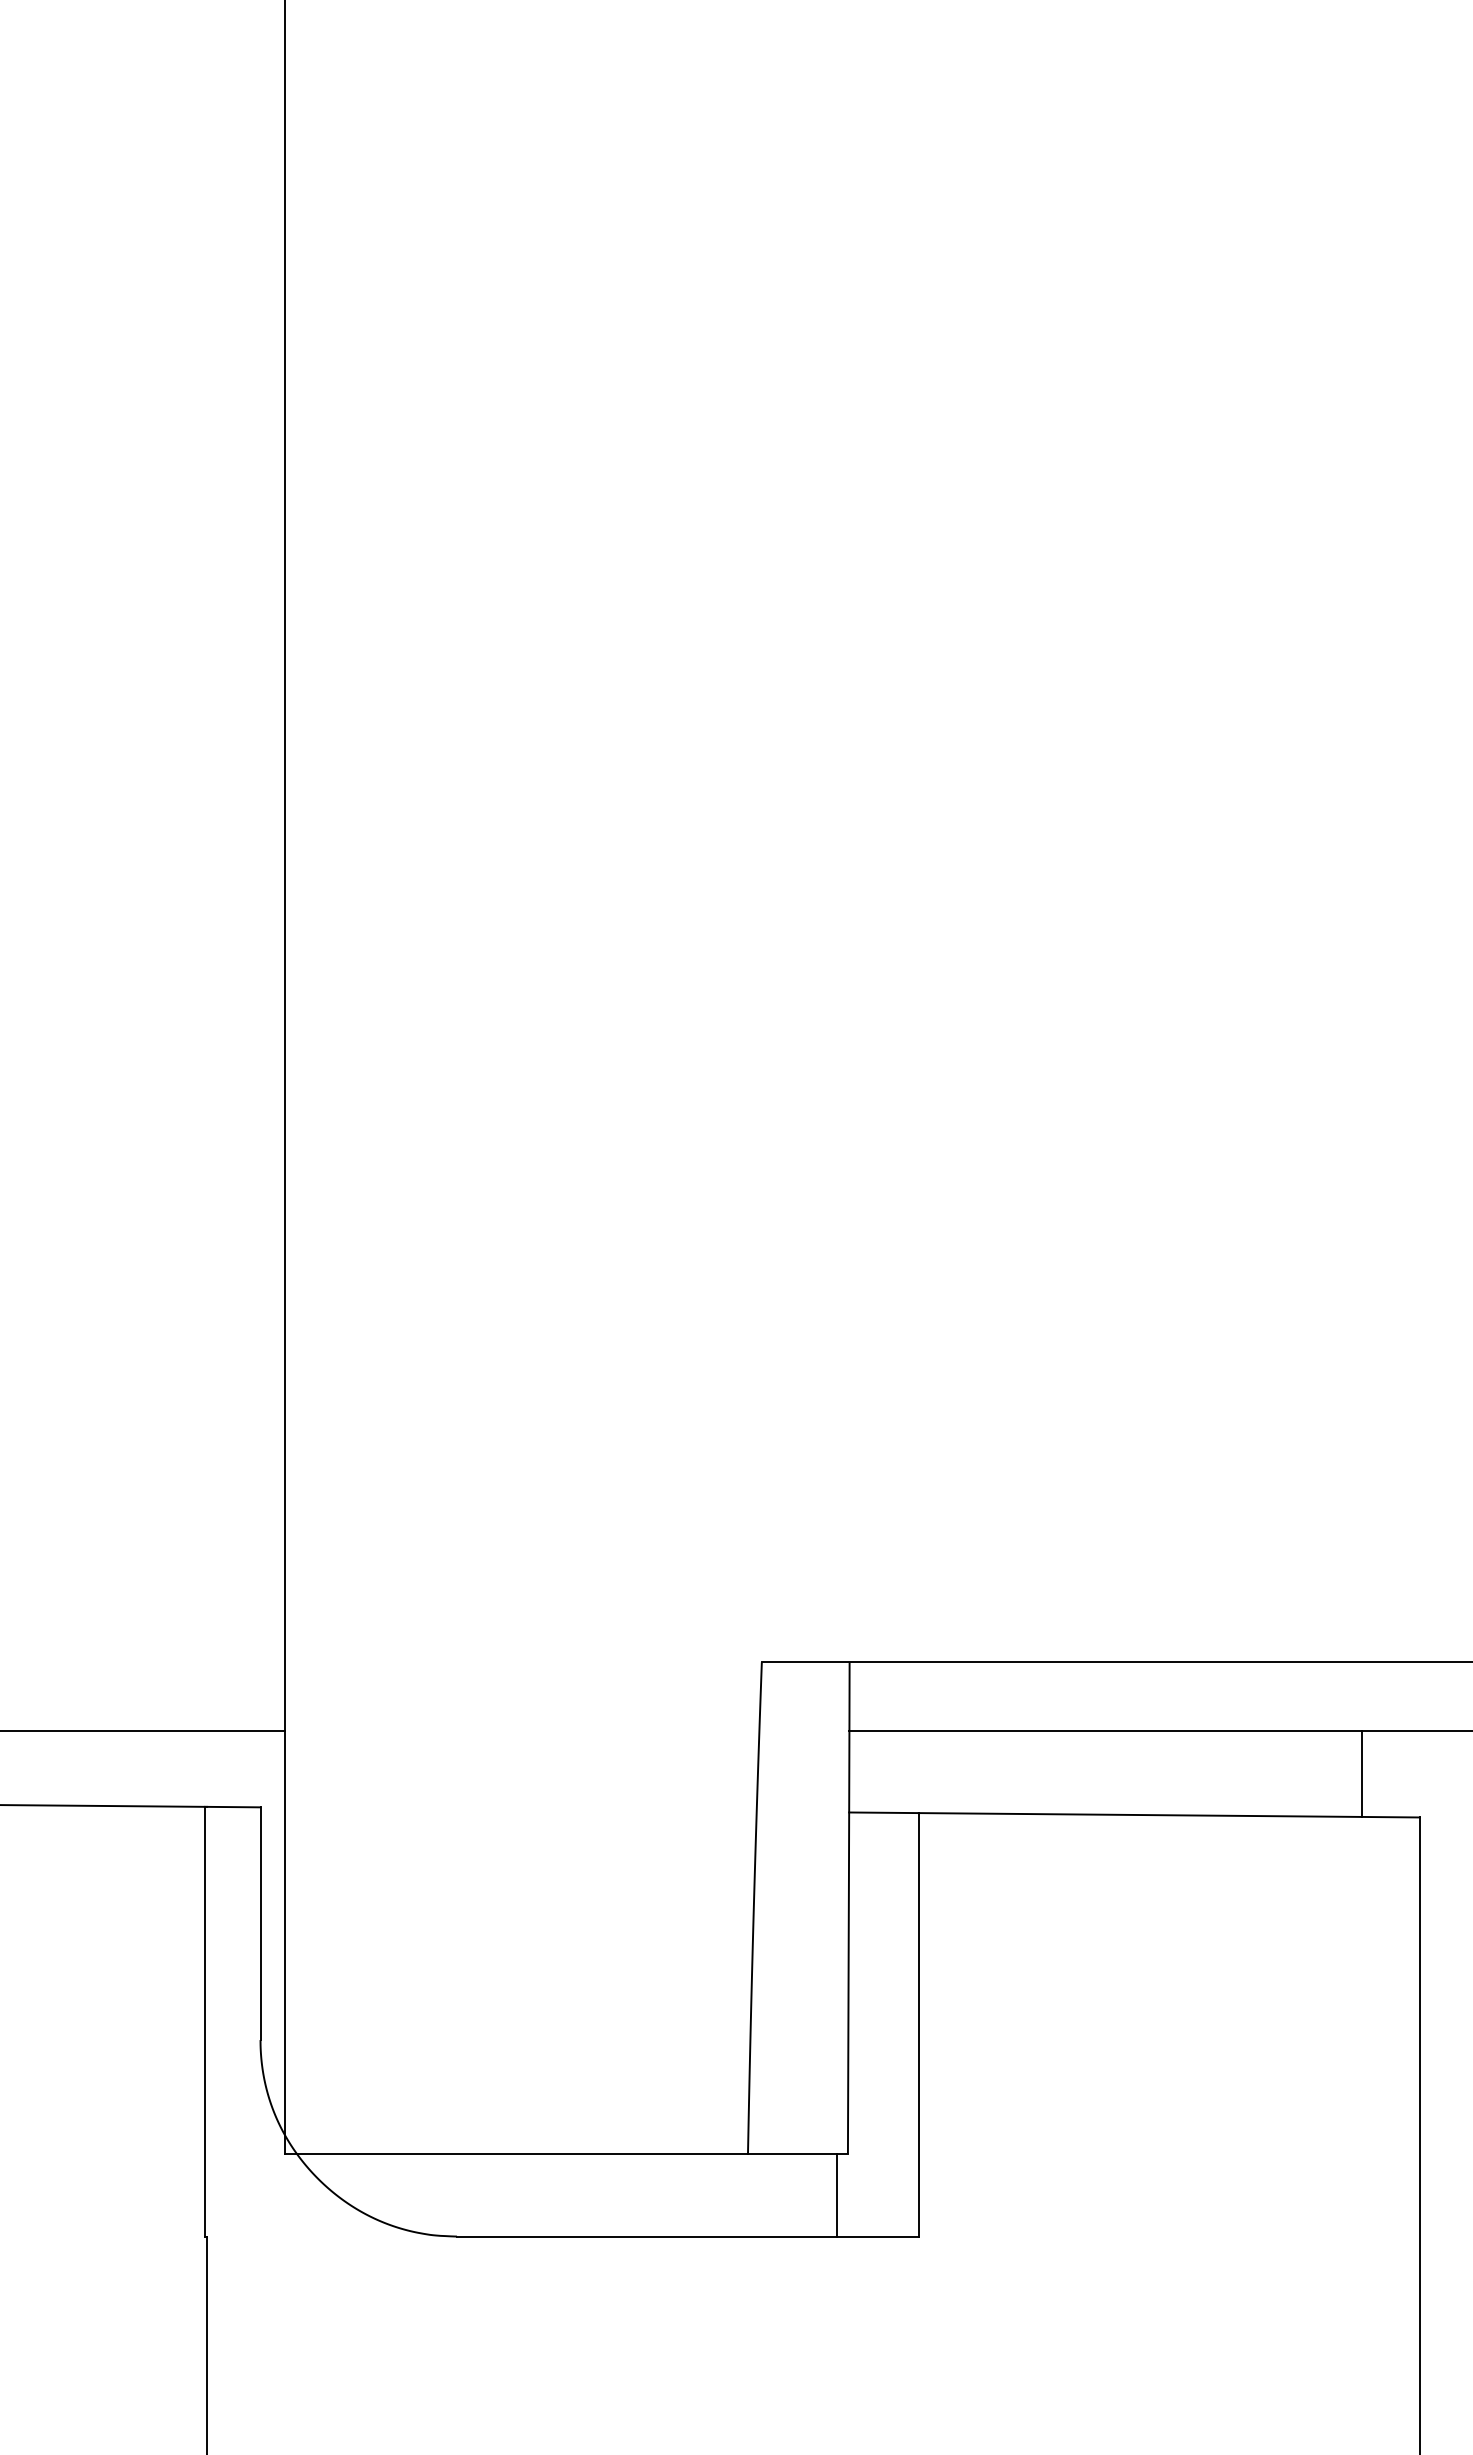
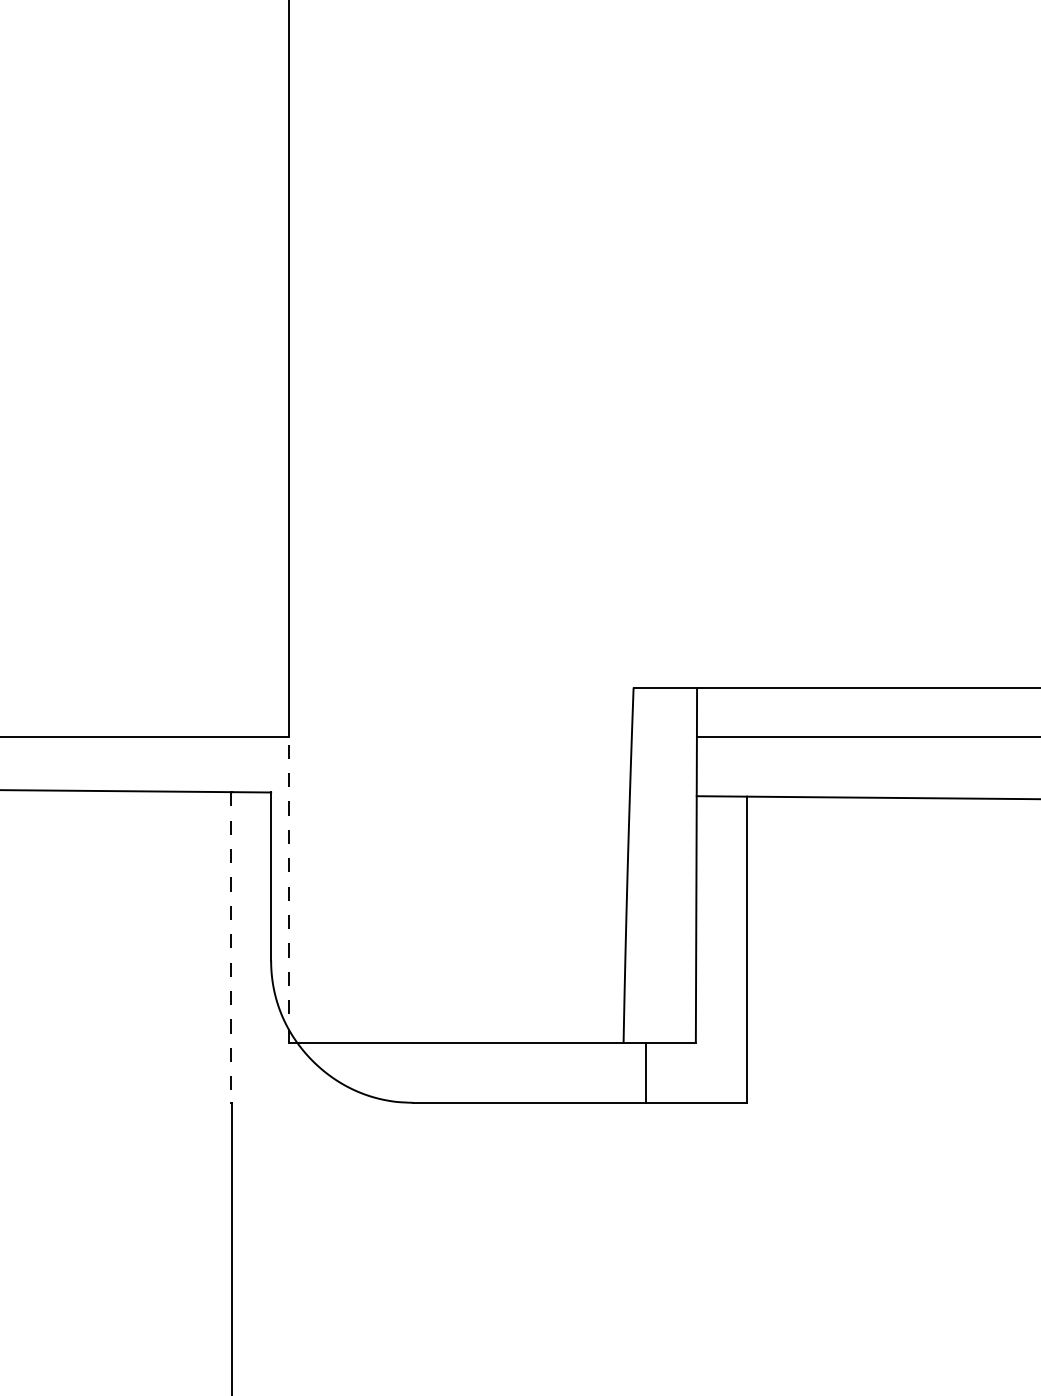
line: (285, 1941) -> (289, 889), solid -> dashed
line: (204, 2021) -> (230, 947), solid -> dashed
line: (837, 2194) -> (645, 1072), moved

